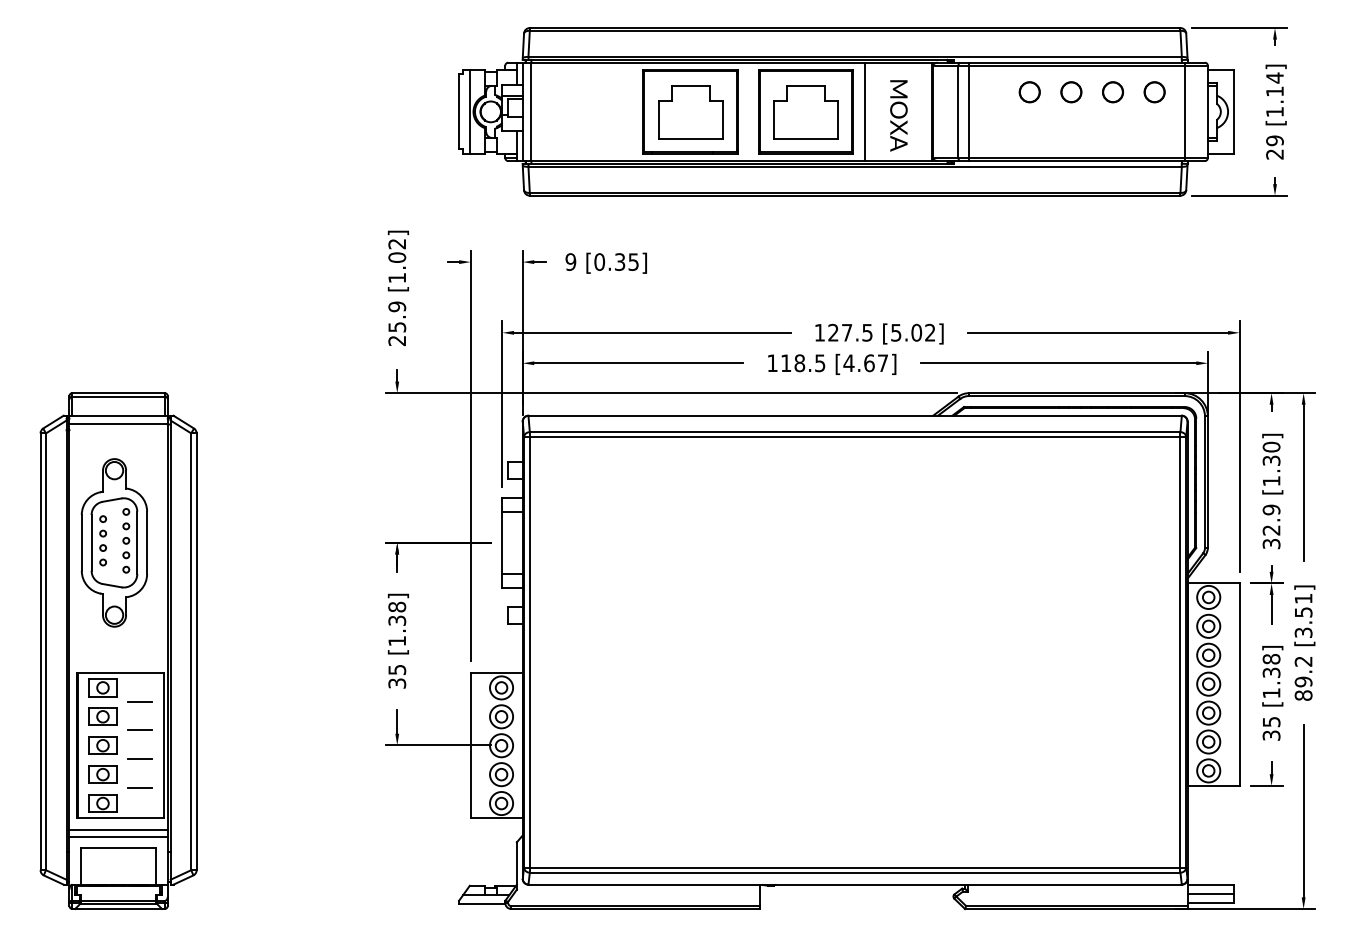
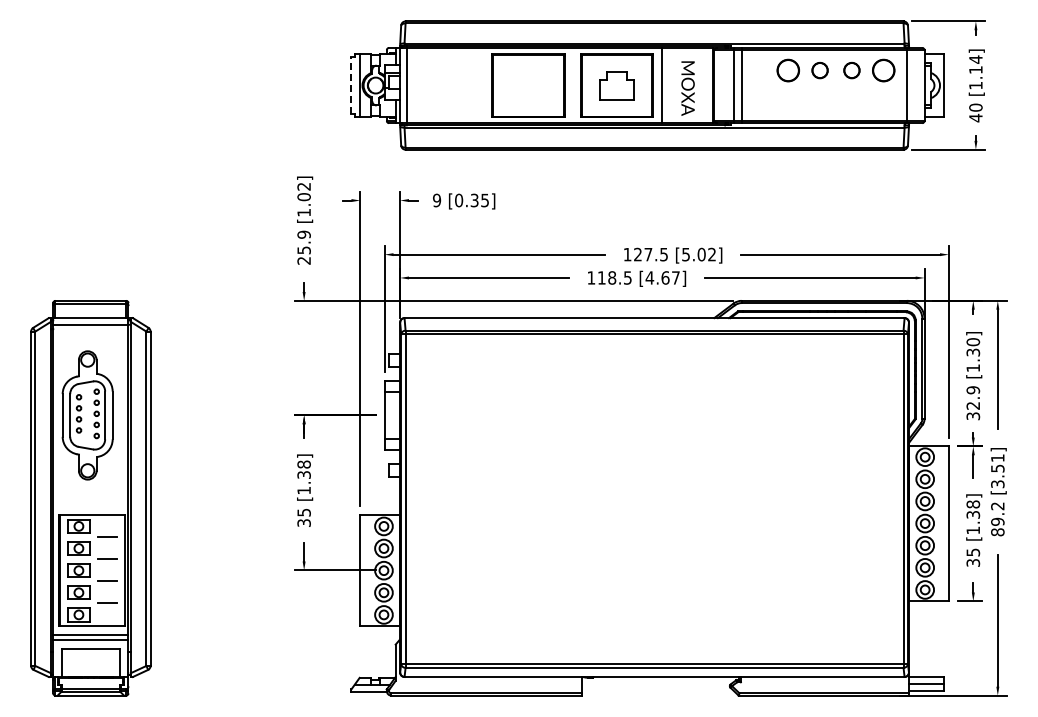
part: (1028, 92) -> (787, 70), size x1.4
part: (1154, 92) -> (883, 70), size x1.4
line: (459, 111) -> (351, 85), solid -> dashed
part: (690, 111) -> (528, 85), removed
part: (806, 111) -> (617, 85), size x0.7
text: (1274, 147) -> (975, 112), 29 -> 40

